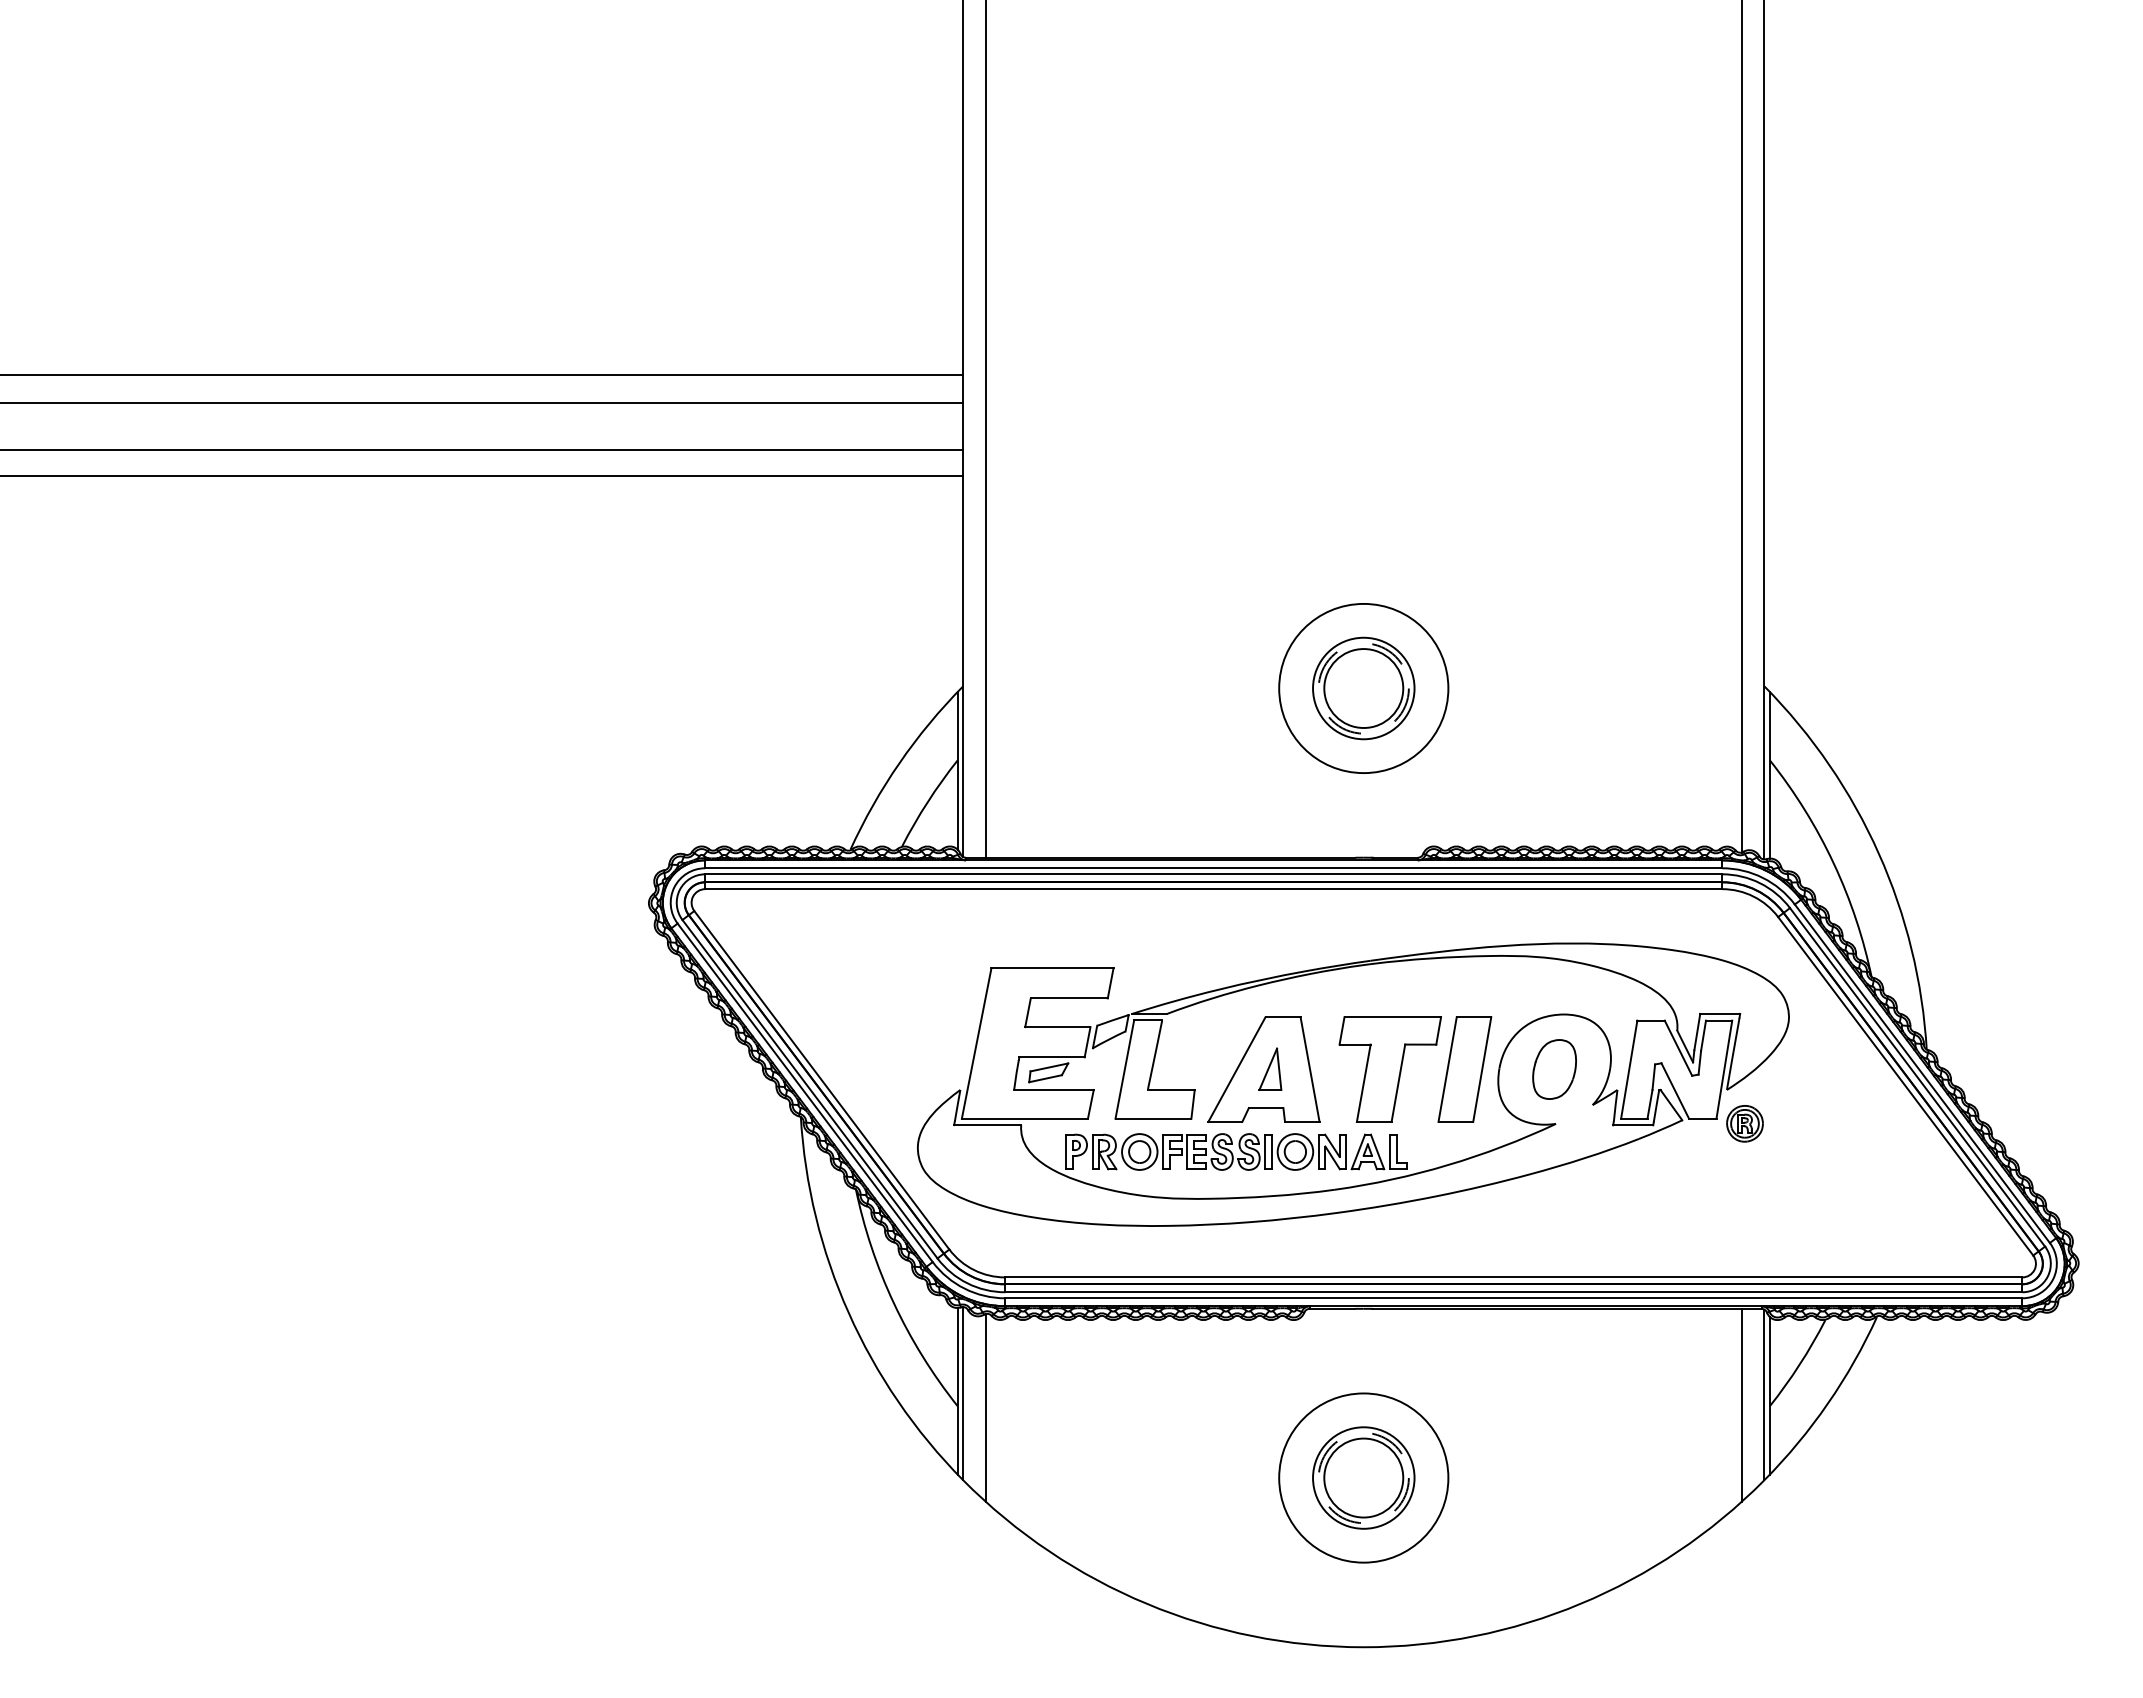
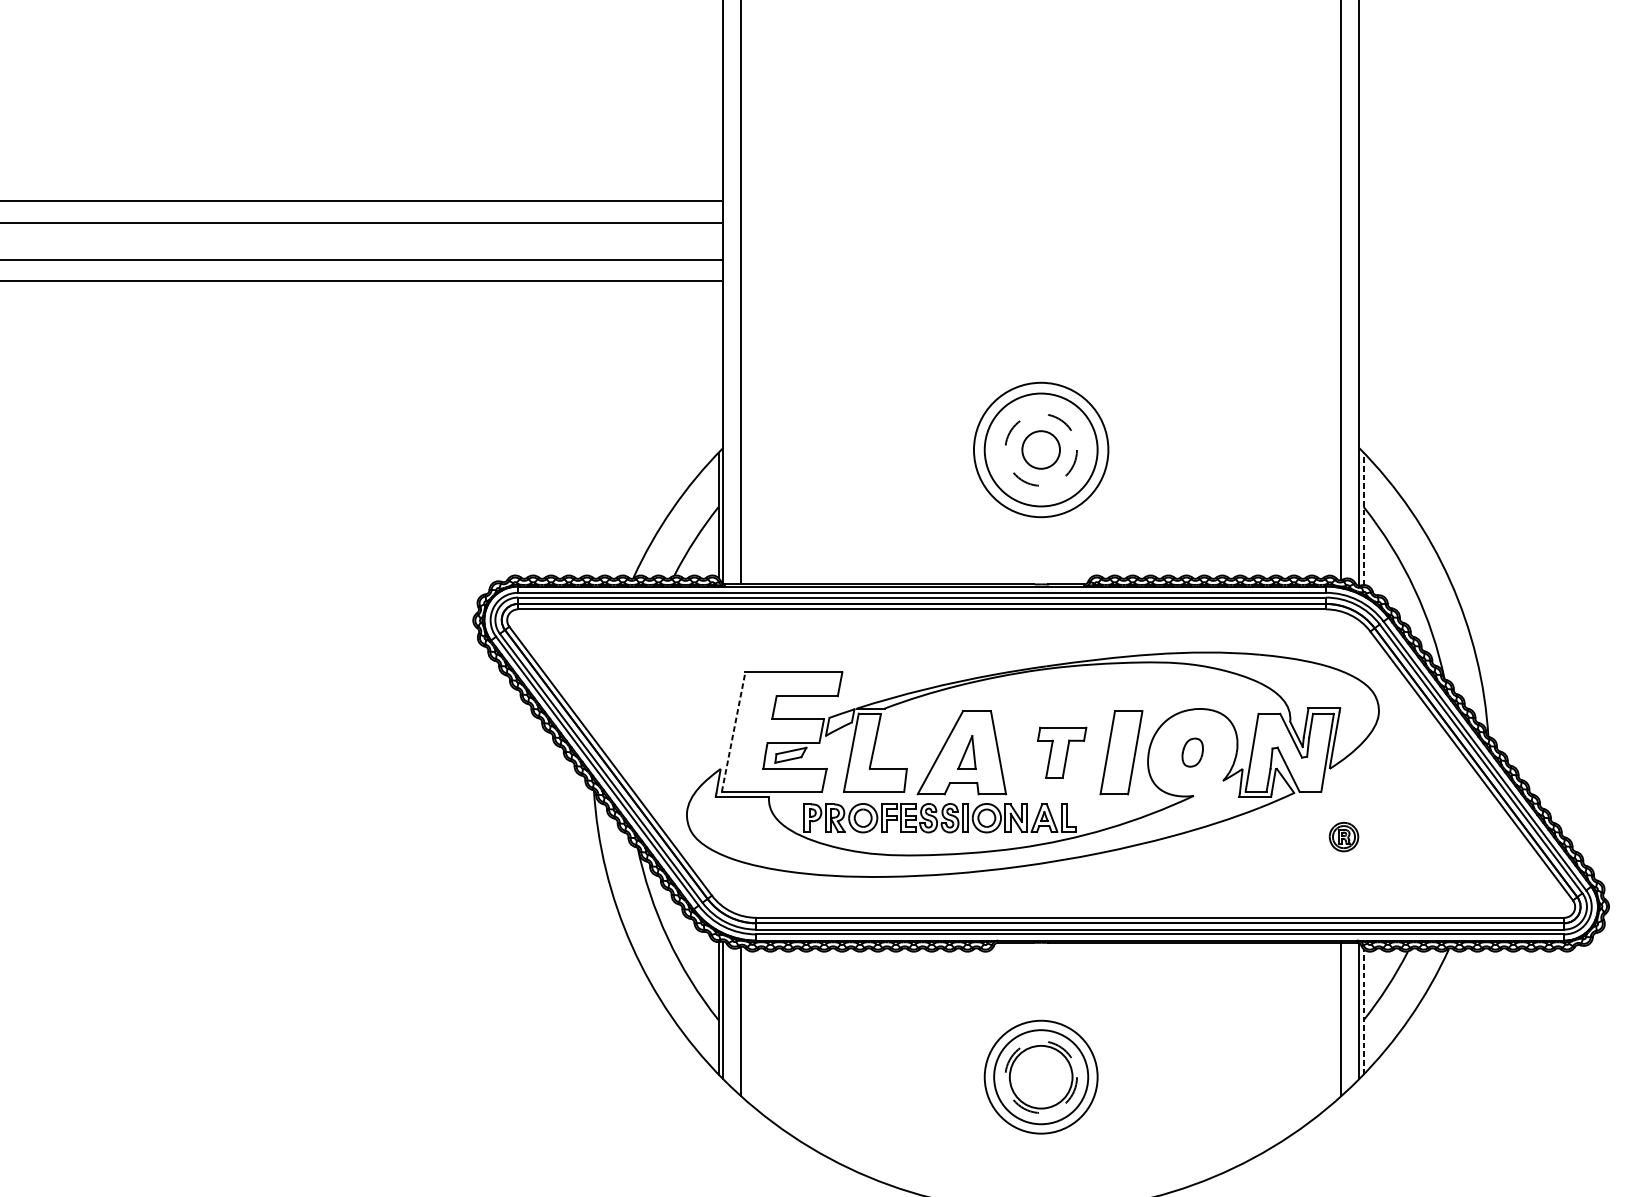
circle: (1363, 688) -> (1040, 449), size x0.6
circle: (1363, 688) -> (1040, 449), size x1.4
line: (1769, 774) -> (1363, 518), solid -> dashed
line: (976, 1043) -> (733, 731), solid -> dashed
part: (1389, 1069) -> (1061, 752), size x0.6
part: (1554, 1069) -> (1192, 752), size x0.6
part: (1744, 1123) -> (1343, 836), moved
line: (1769, 1395) -> (1363, 1011), solid -> dashed
circle: (1363, 1477) -> (1040, 1076), size x0.7
circle: (1363, 1477) -> (1040, 1076), size x1.4

